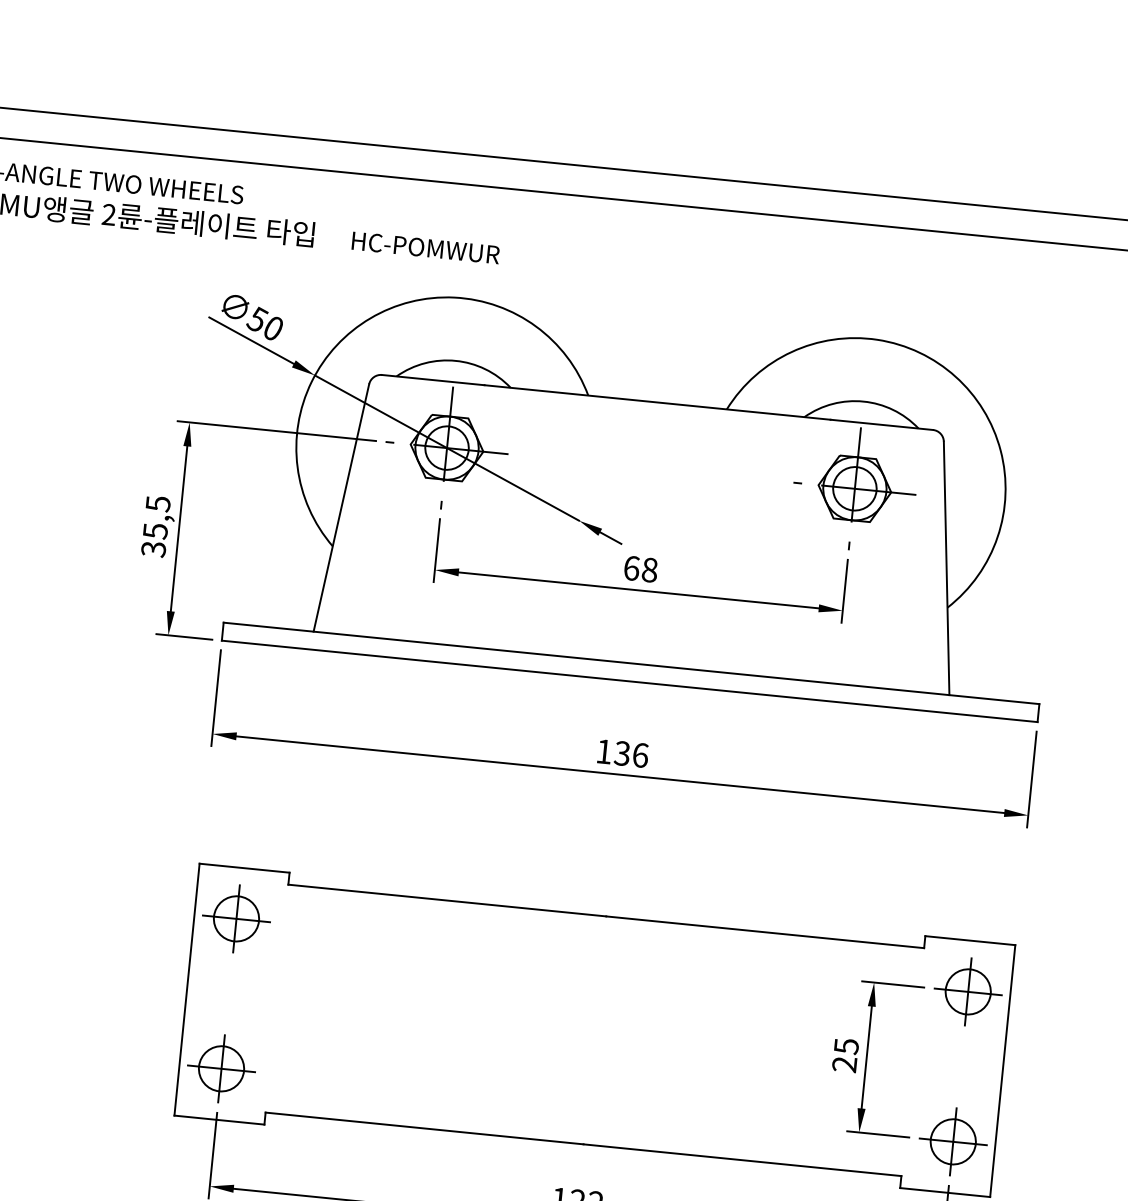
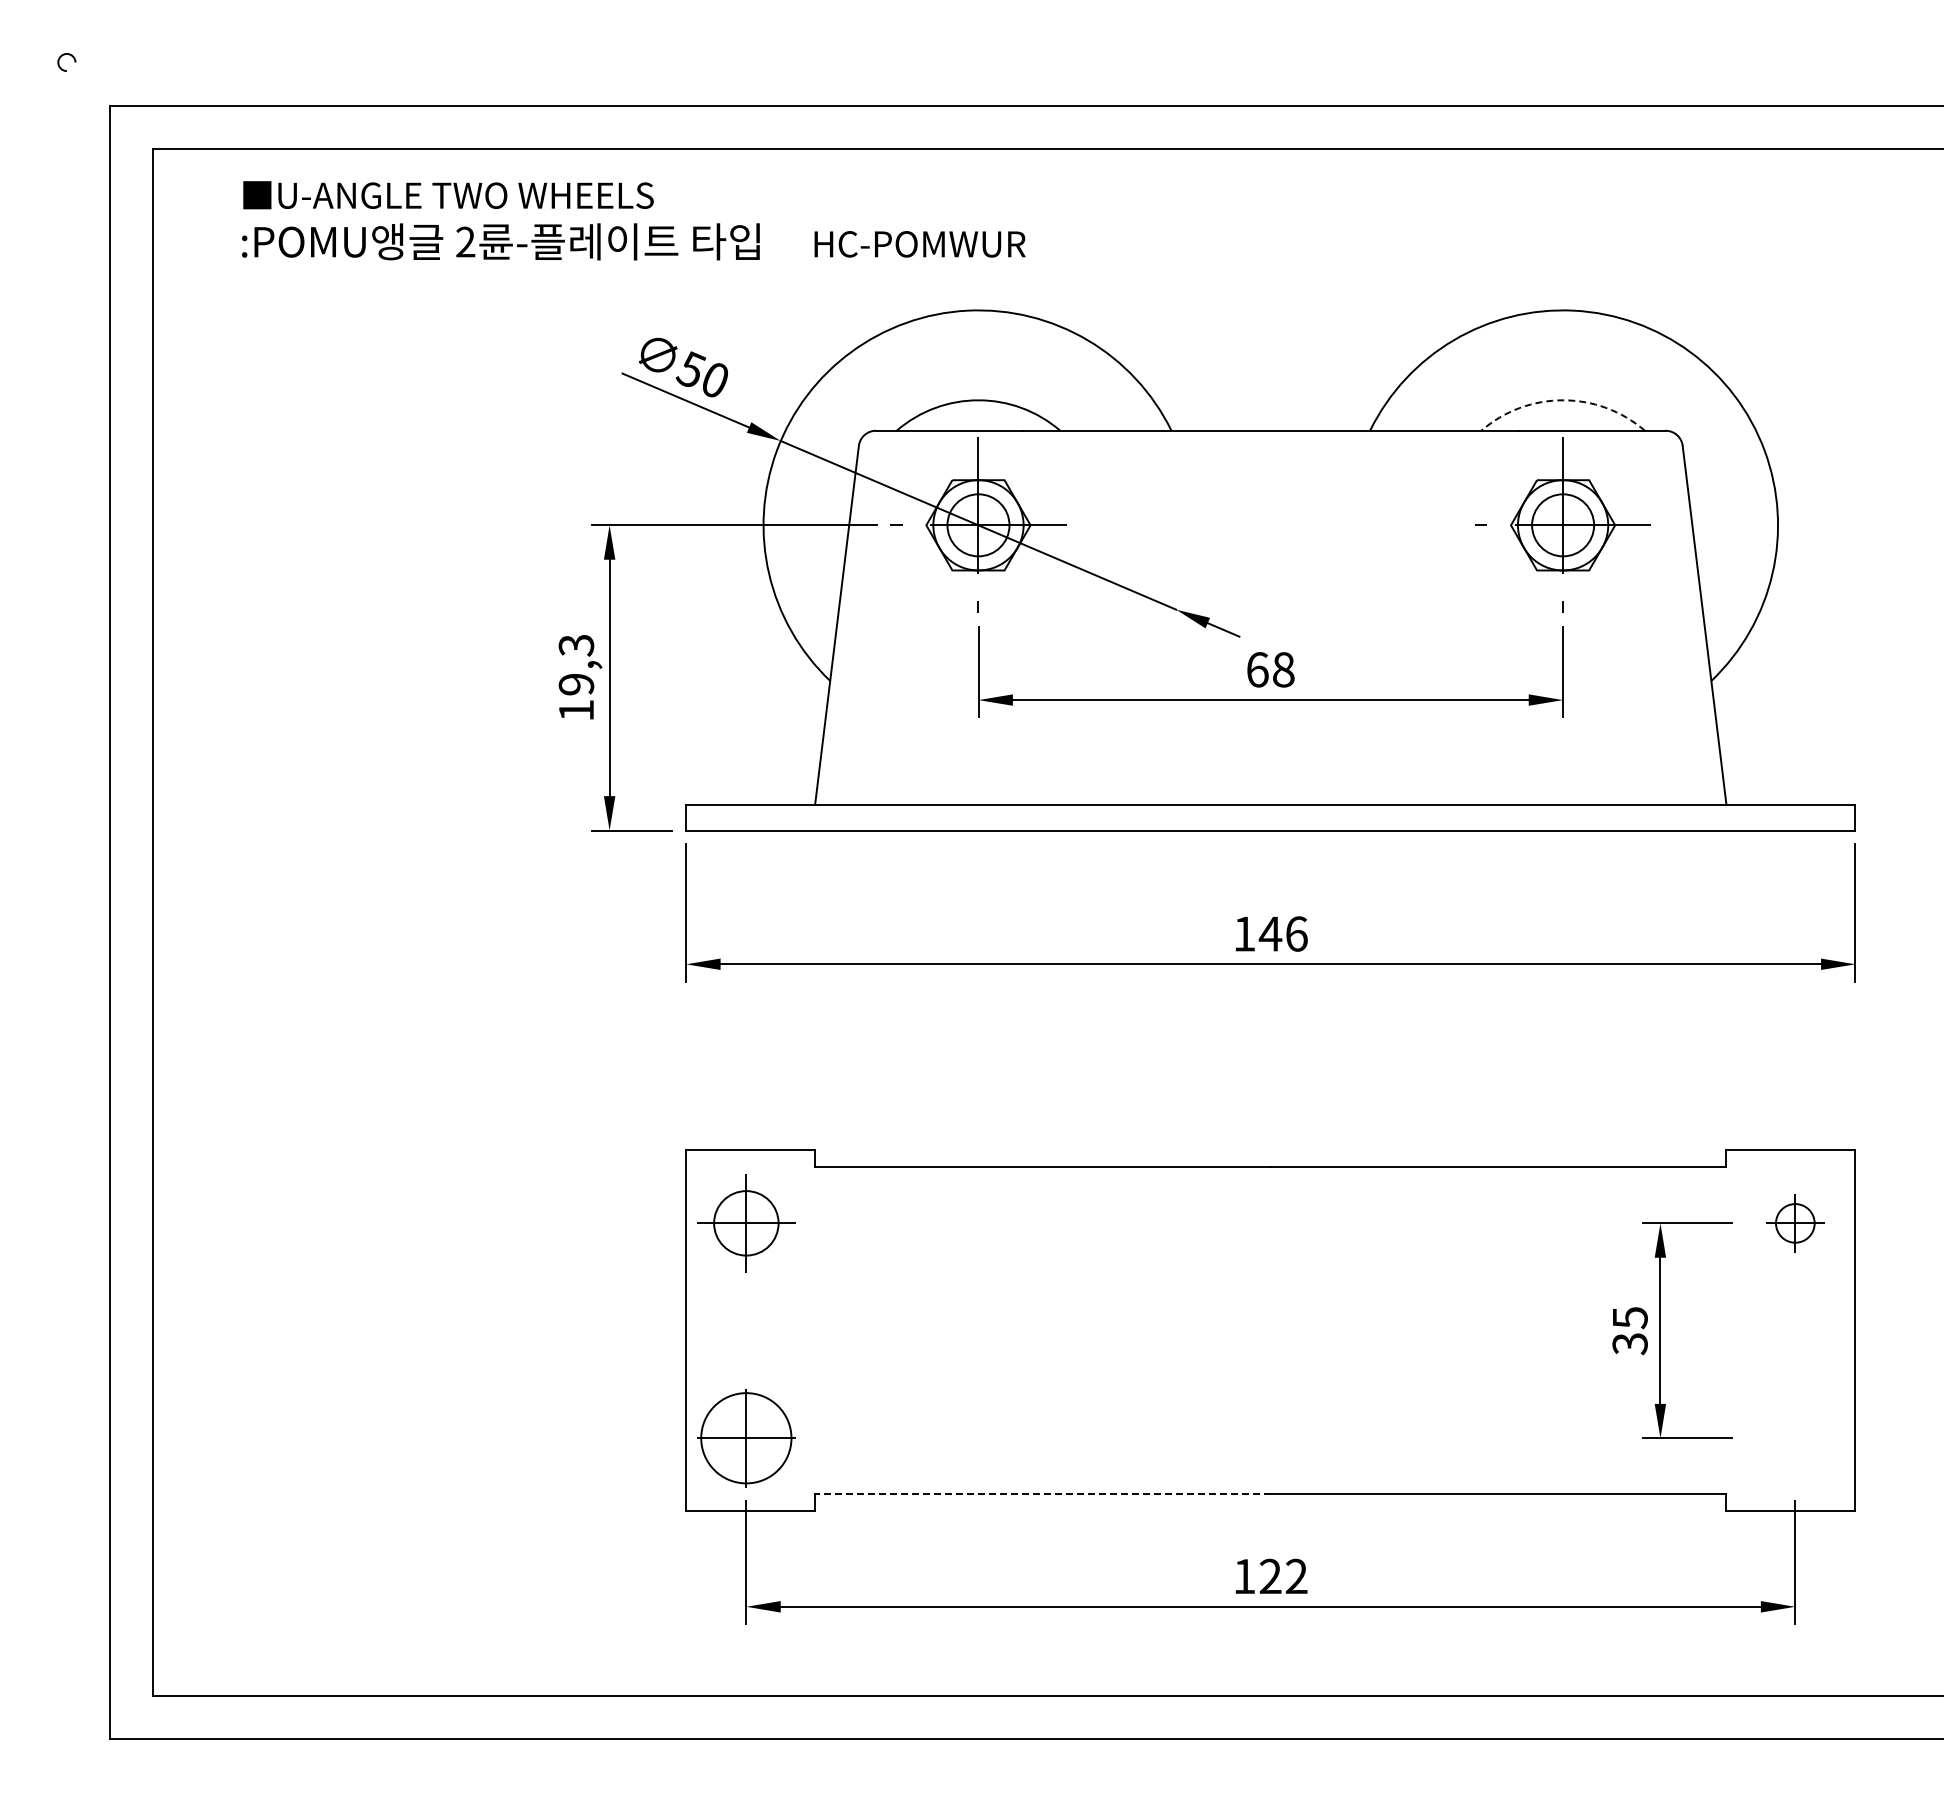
arc: (863, 401) -> (1563, 400), solid -> dashed
text: (156, 526) -> (576, 677), 35,5 -> 19,3
text: (622, 753) -> (1270, 933), 136 -> 146
part: (968, 992) -> (1795, 1223), size x0.6
text: (844, 1064) -> (1629, 1344), 25 -> 35
circle: (221, 1069) -> (746, 1438), size x1.4
line: (424, 1128) -> (1042, 1494), solid -> dashed
part: (953, 1142) -> (1795, 1438), removed

